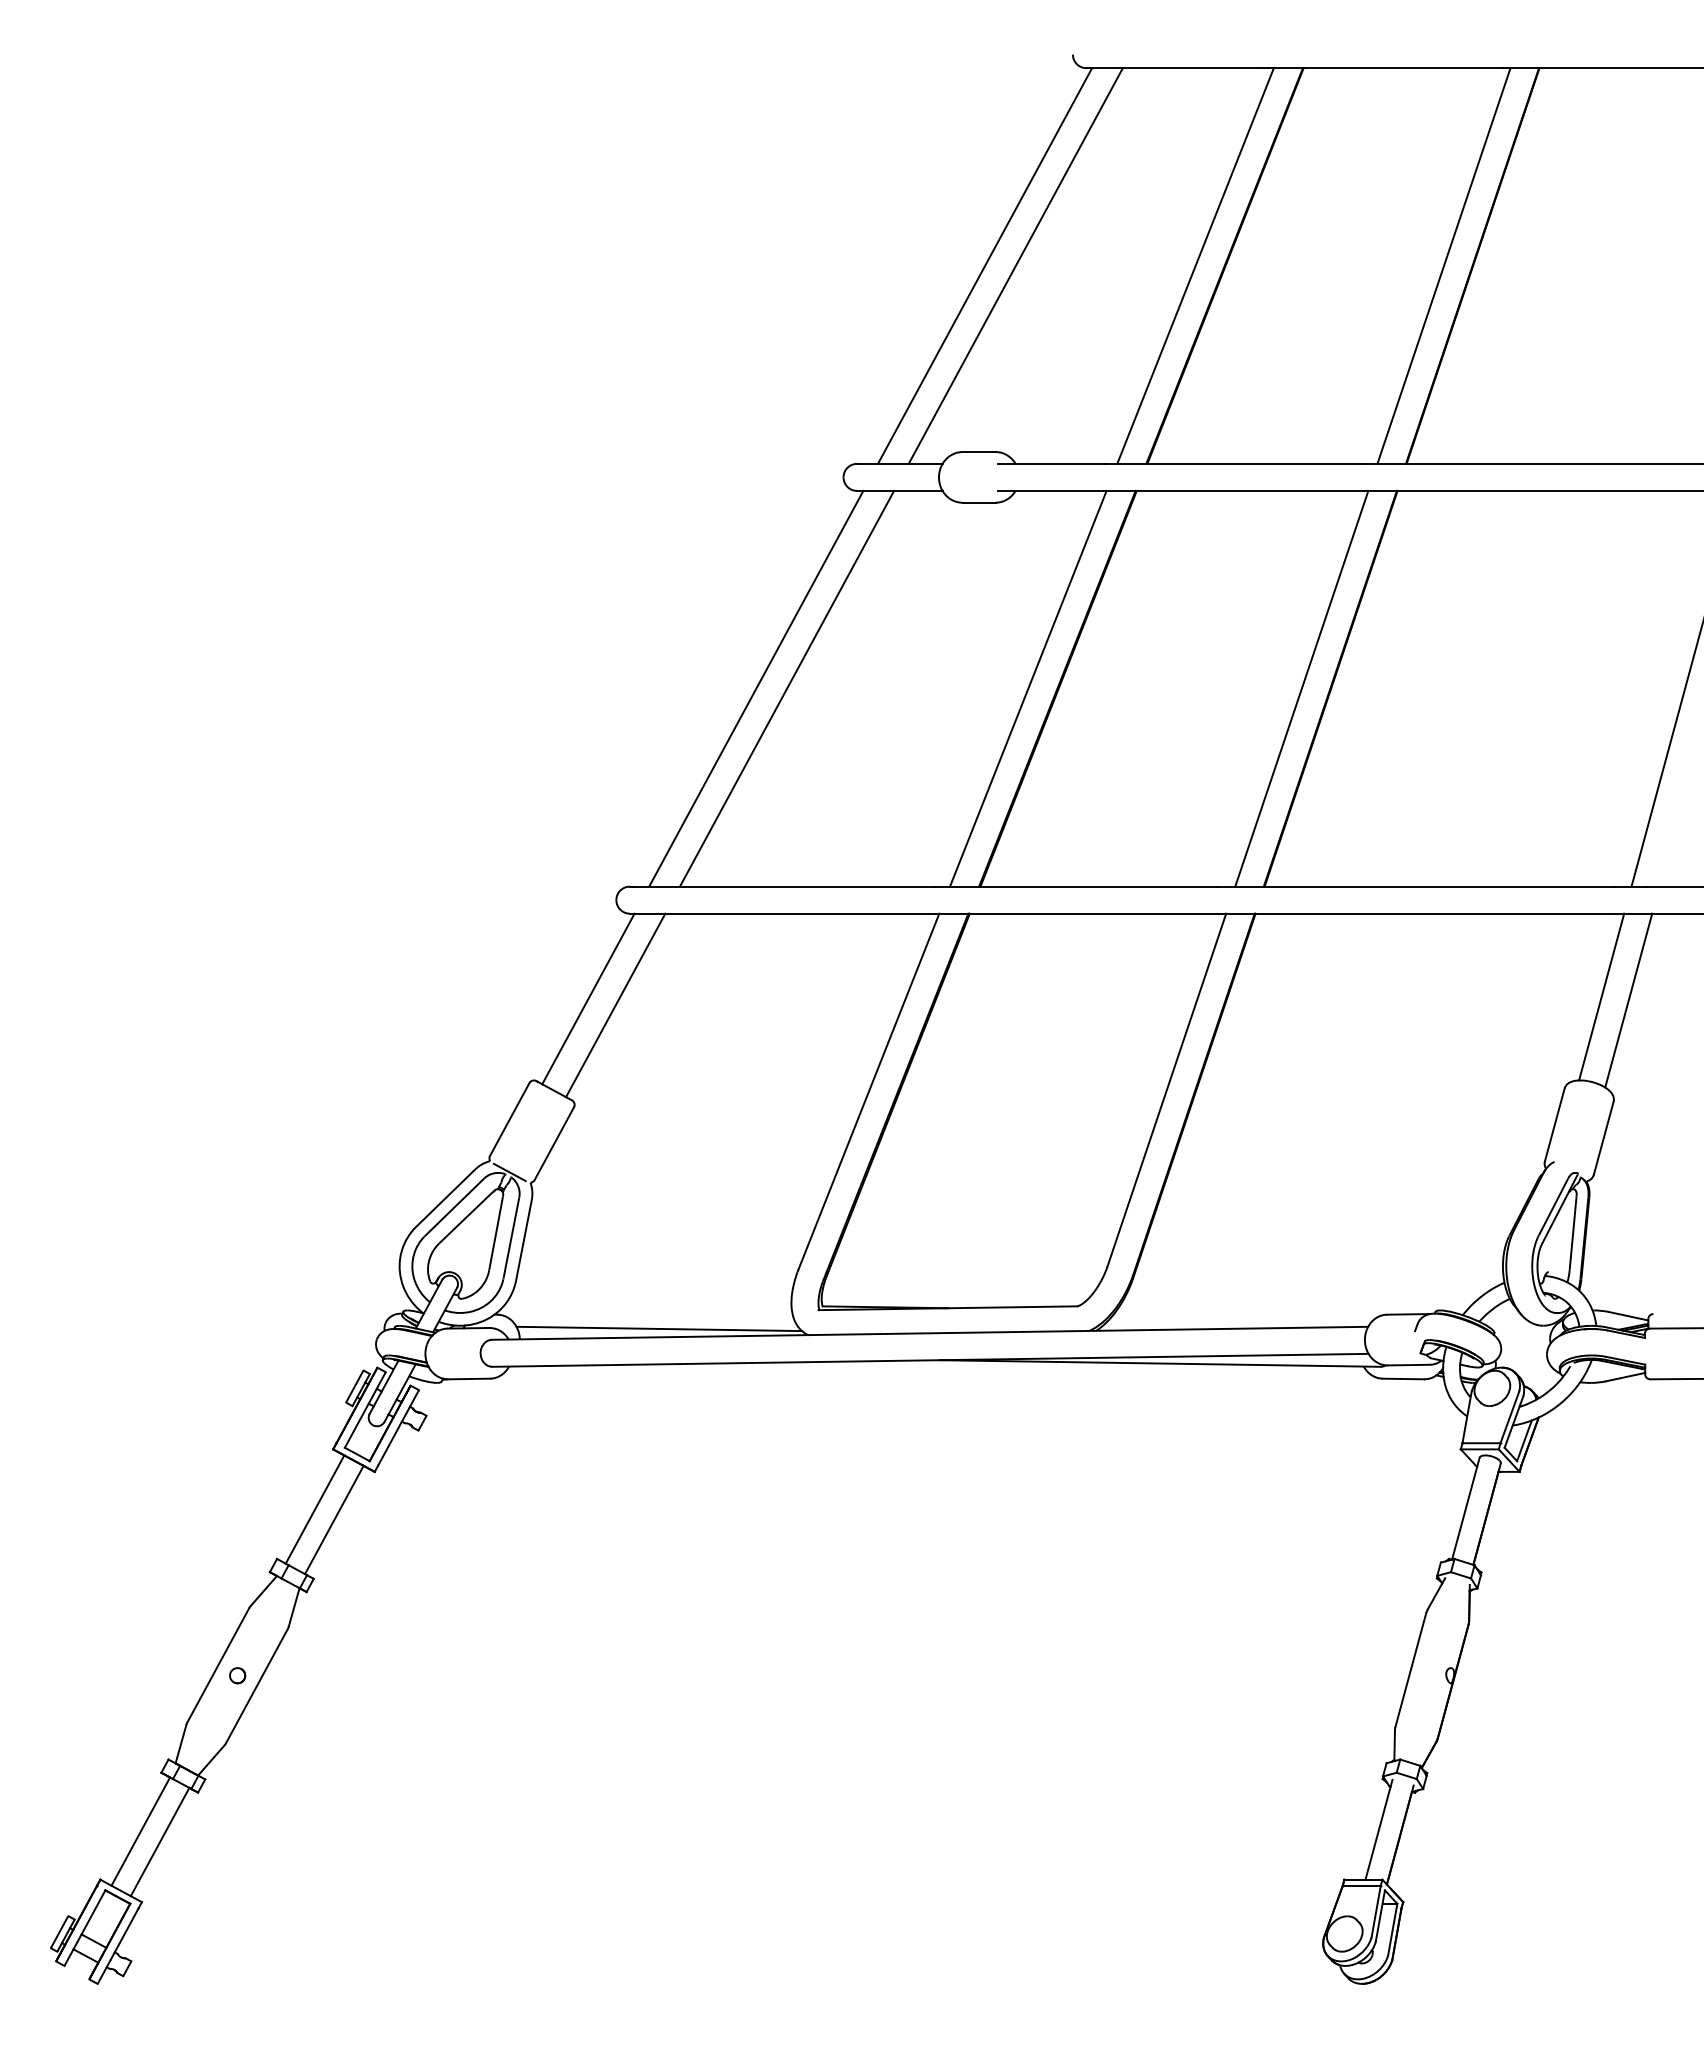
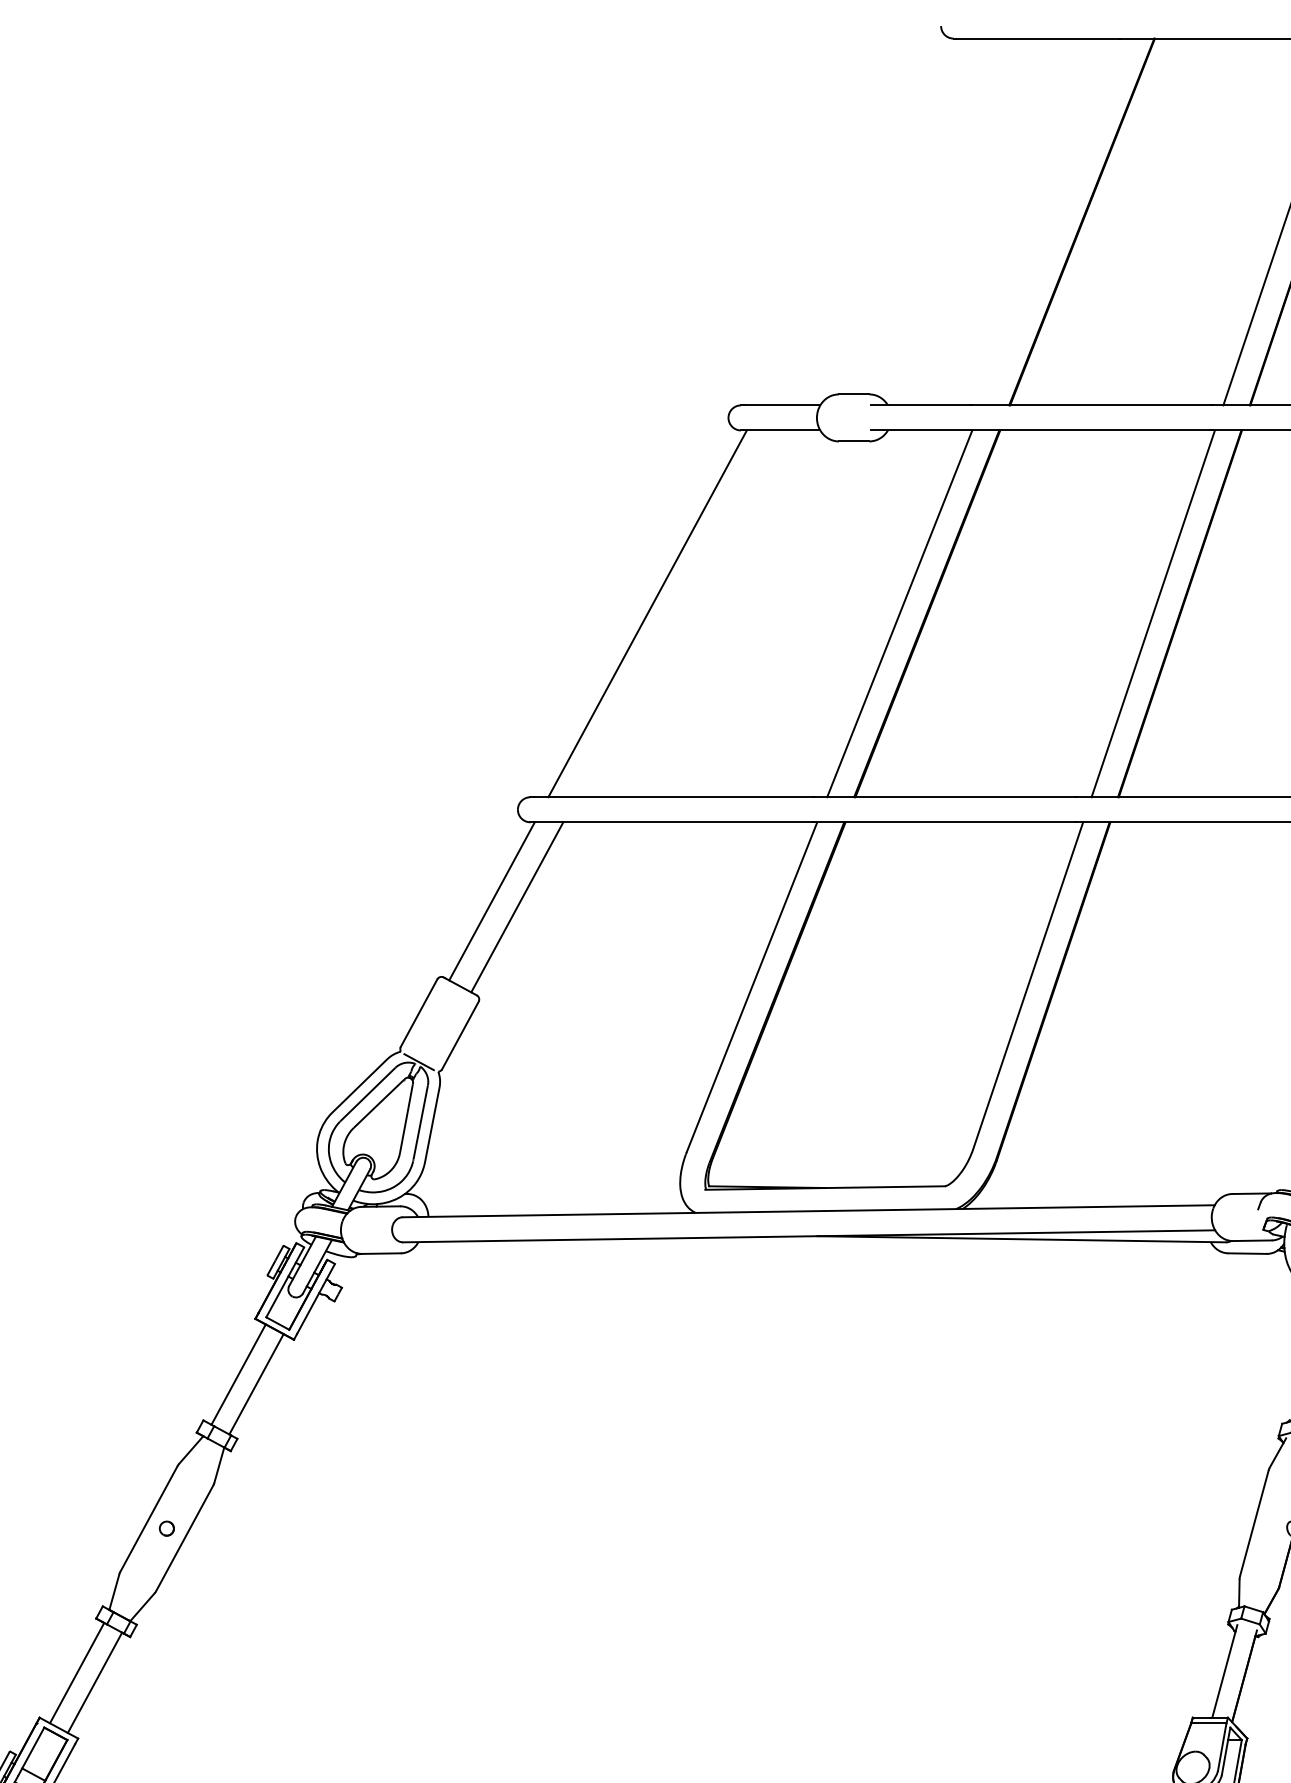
line: (984, 265) -> (859, 221), removed
line: (1015, 265) -> (887, 221), removed
line: (1195, 265) -> (1054, 221), removed
line: (786, 688) -> (675, 613), removed
line: (658, 1328) -> (556, 1206), removed

